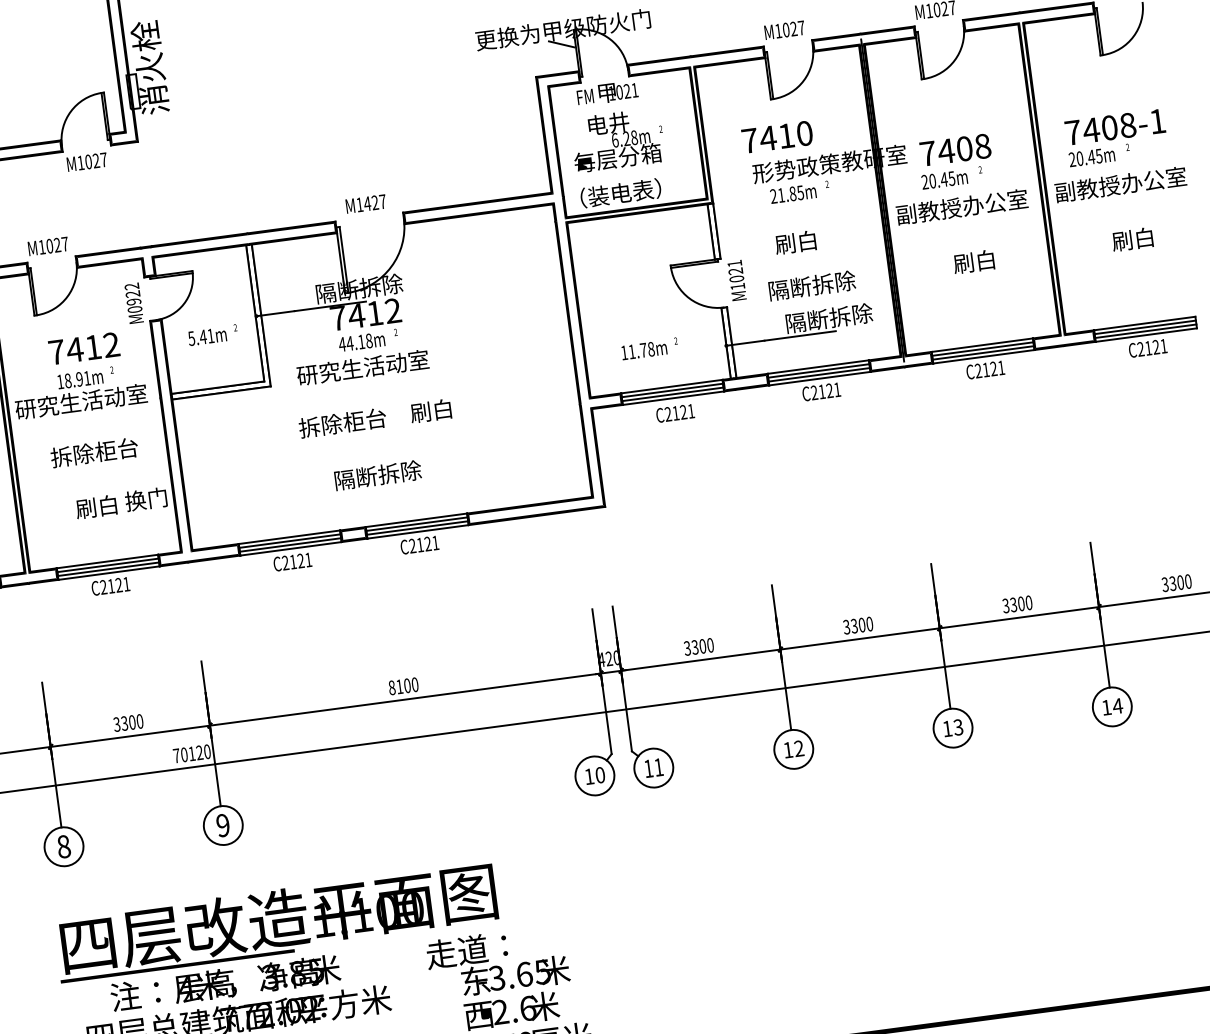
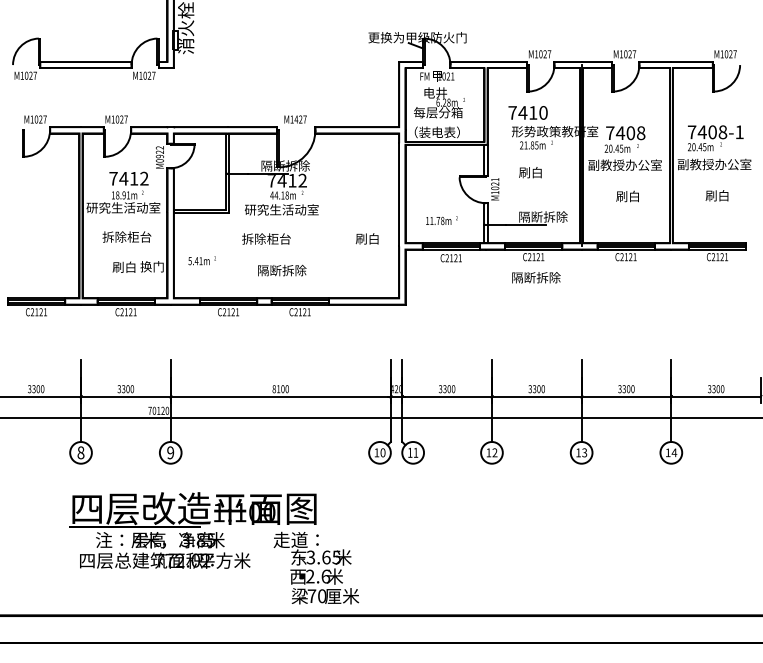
text: (812, 285) -> (536, 277), moved
text: (211, 334) -> (201, 260), moved
text: (429, 410) -> (366, 238), moved

